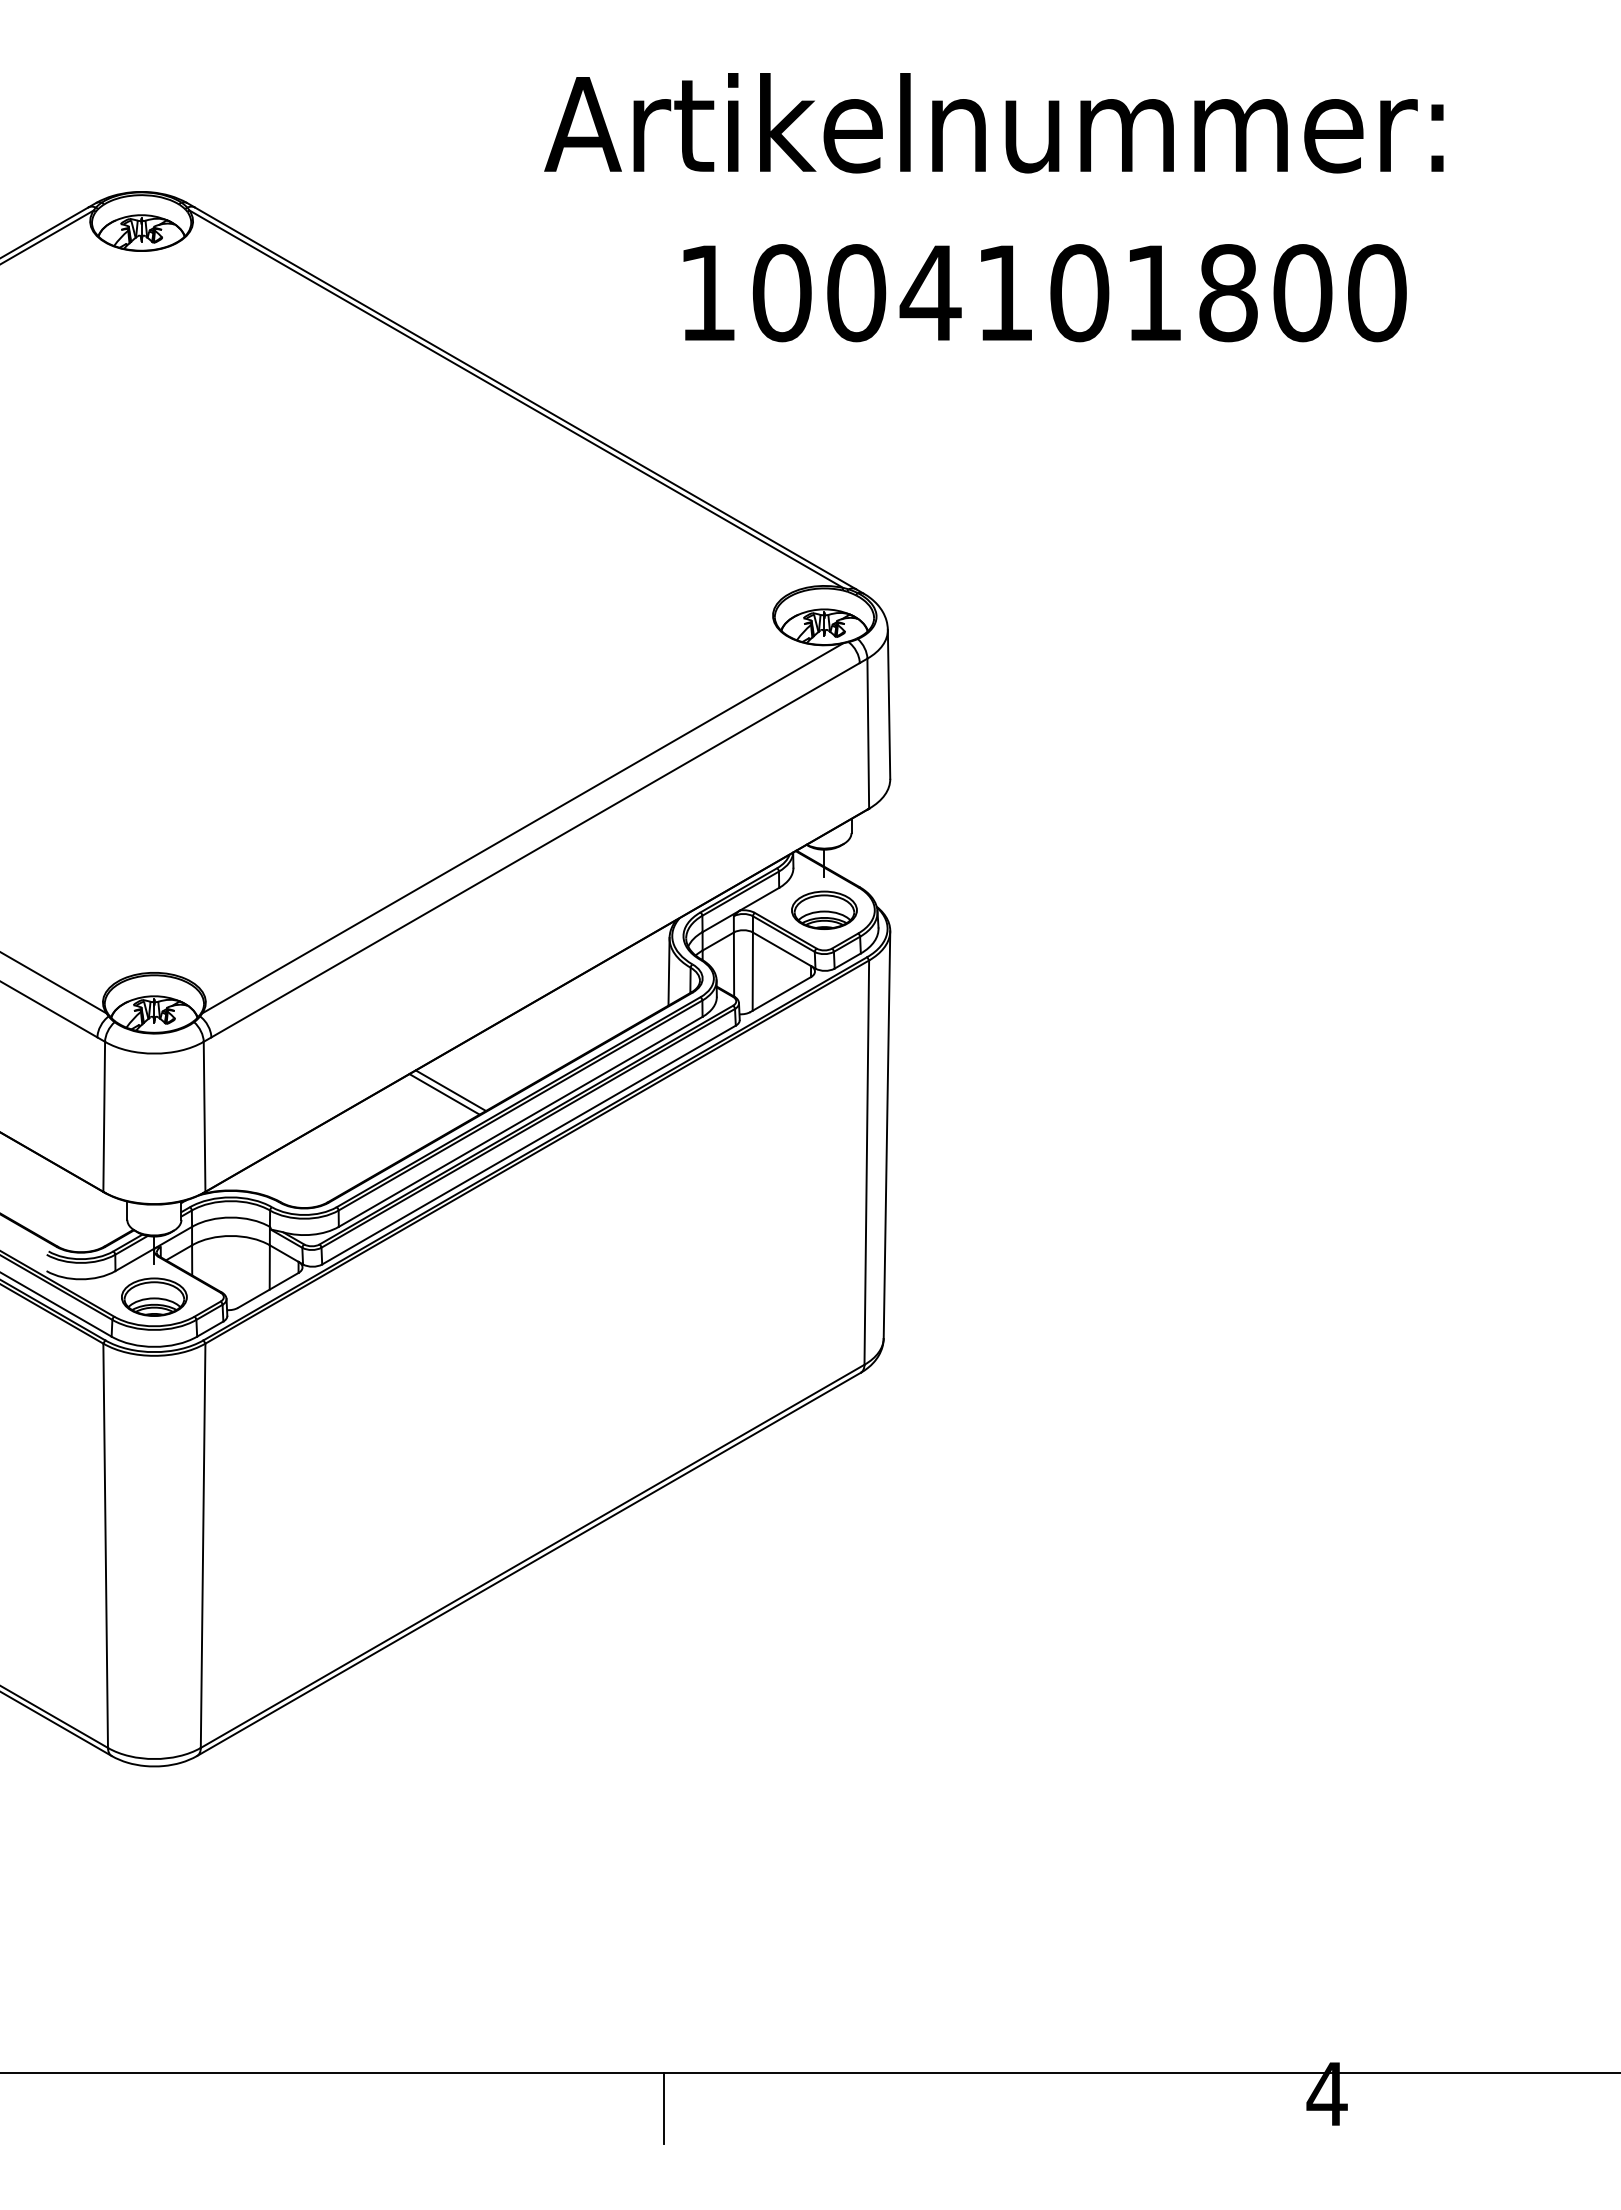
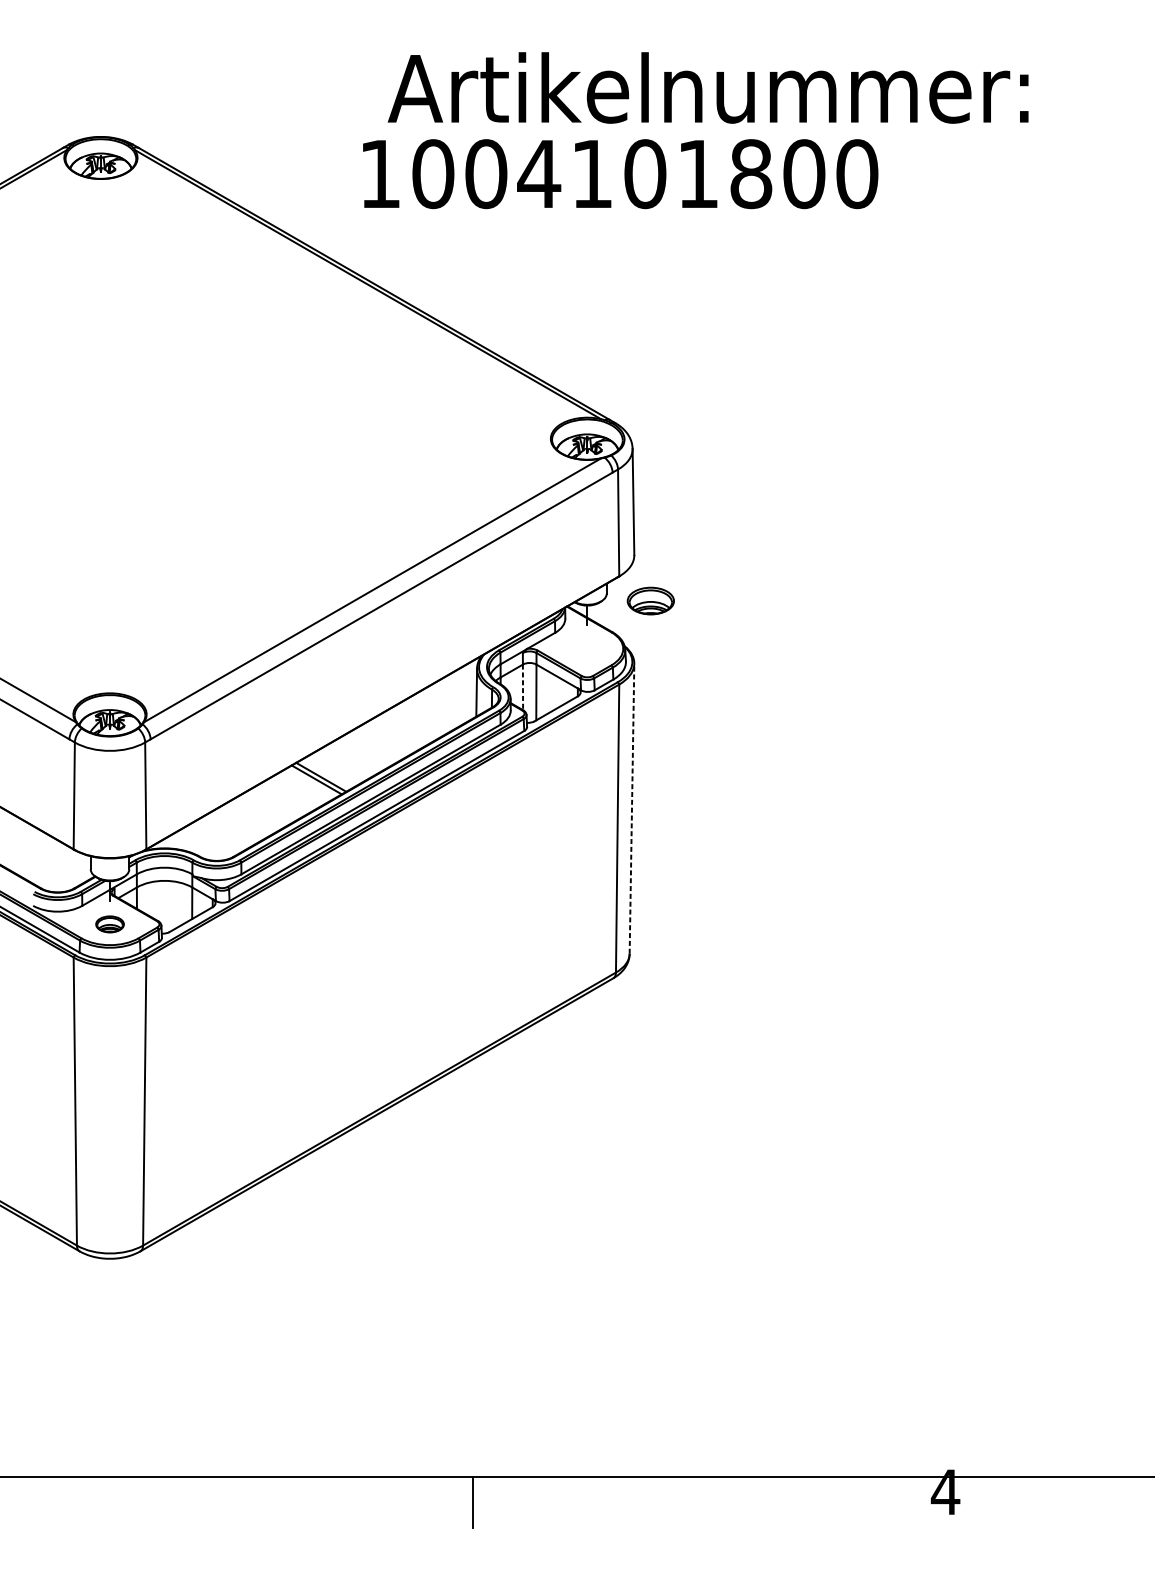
text: (1044, 293) -> (620, 174), moved
part: (824, 909) -> (650, 600), moved
line: (734, 965) -> (523, 688), solid -> dashed
line: (887, 1134) -> (632, 808), solid -> dashed
part: (154, 1296) -> (110, 923), size x0.6

